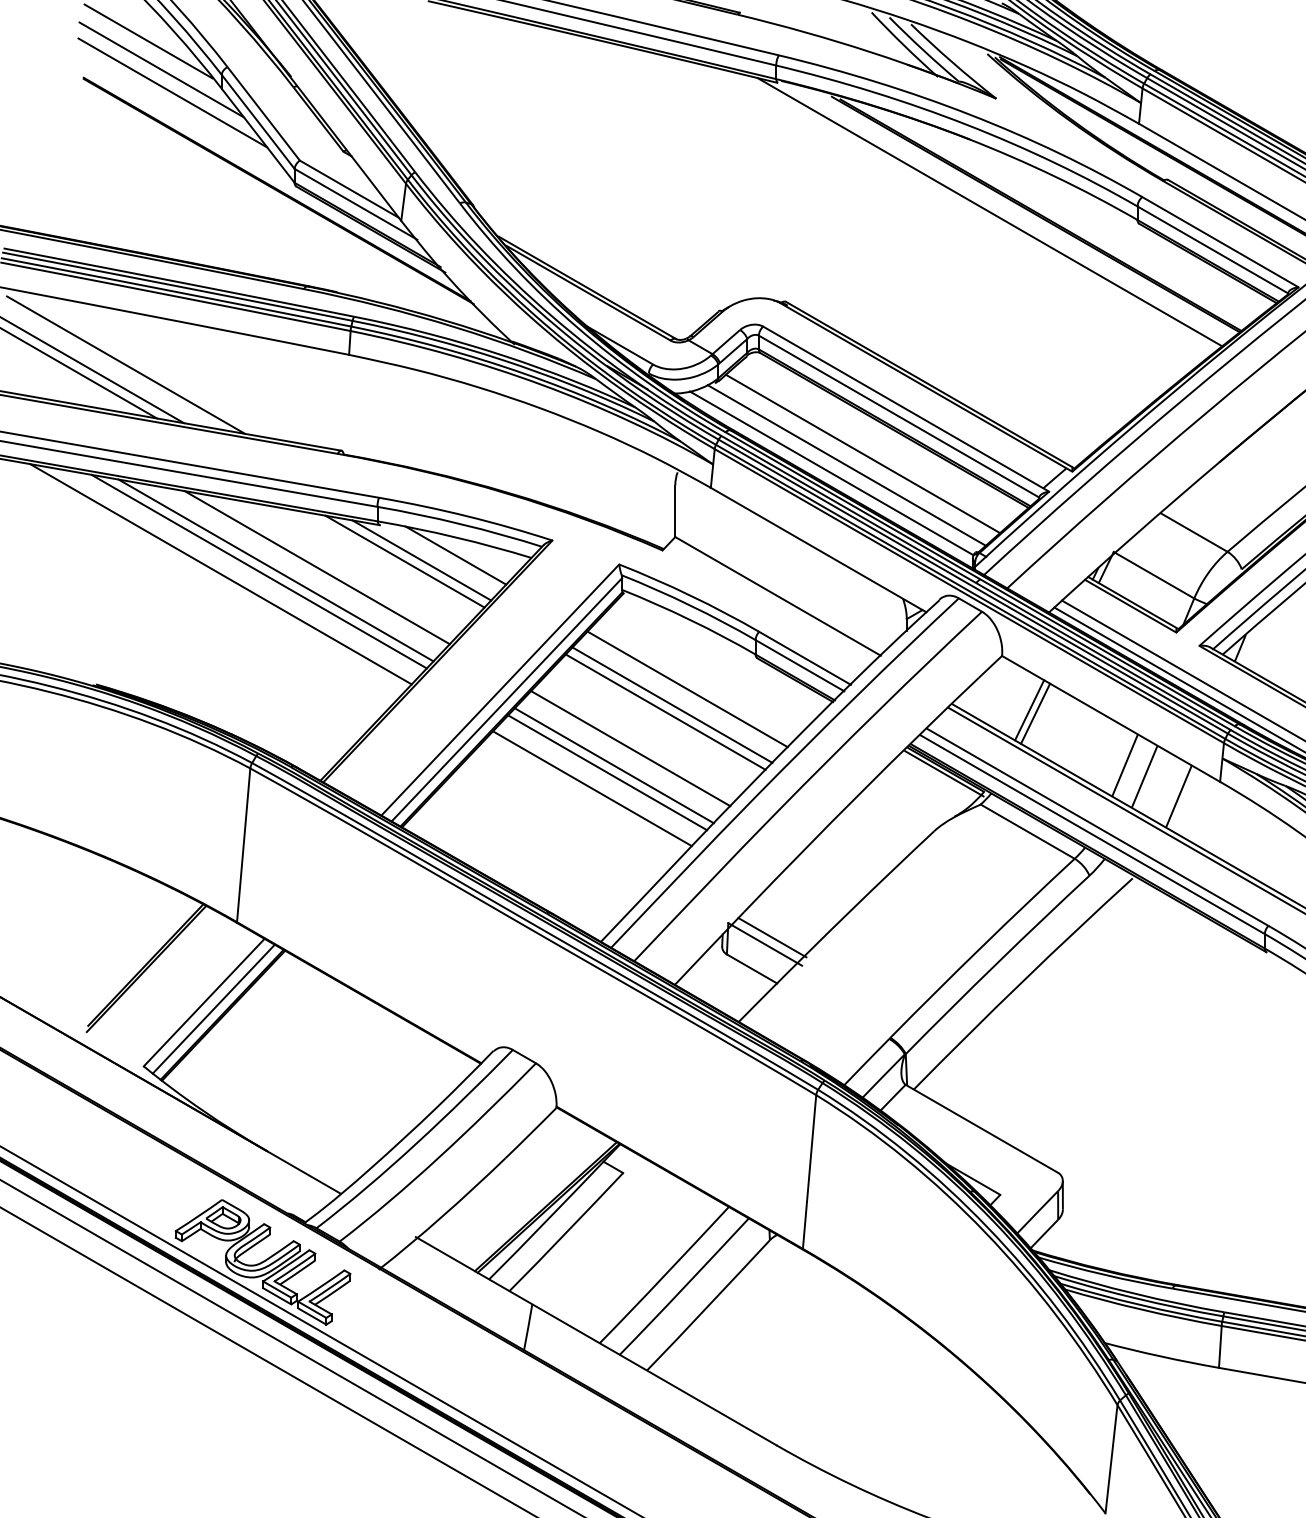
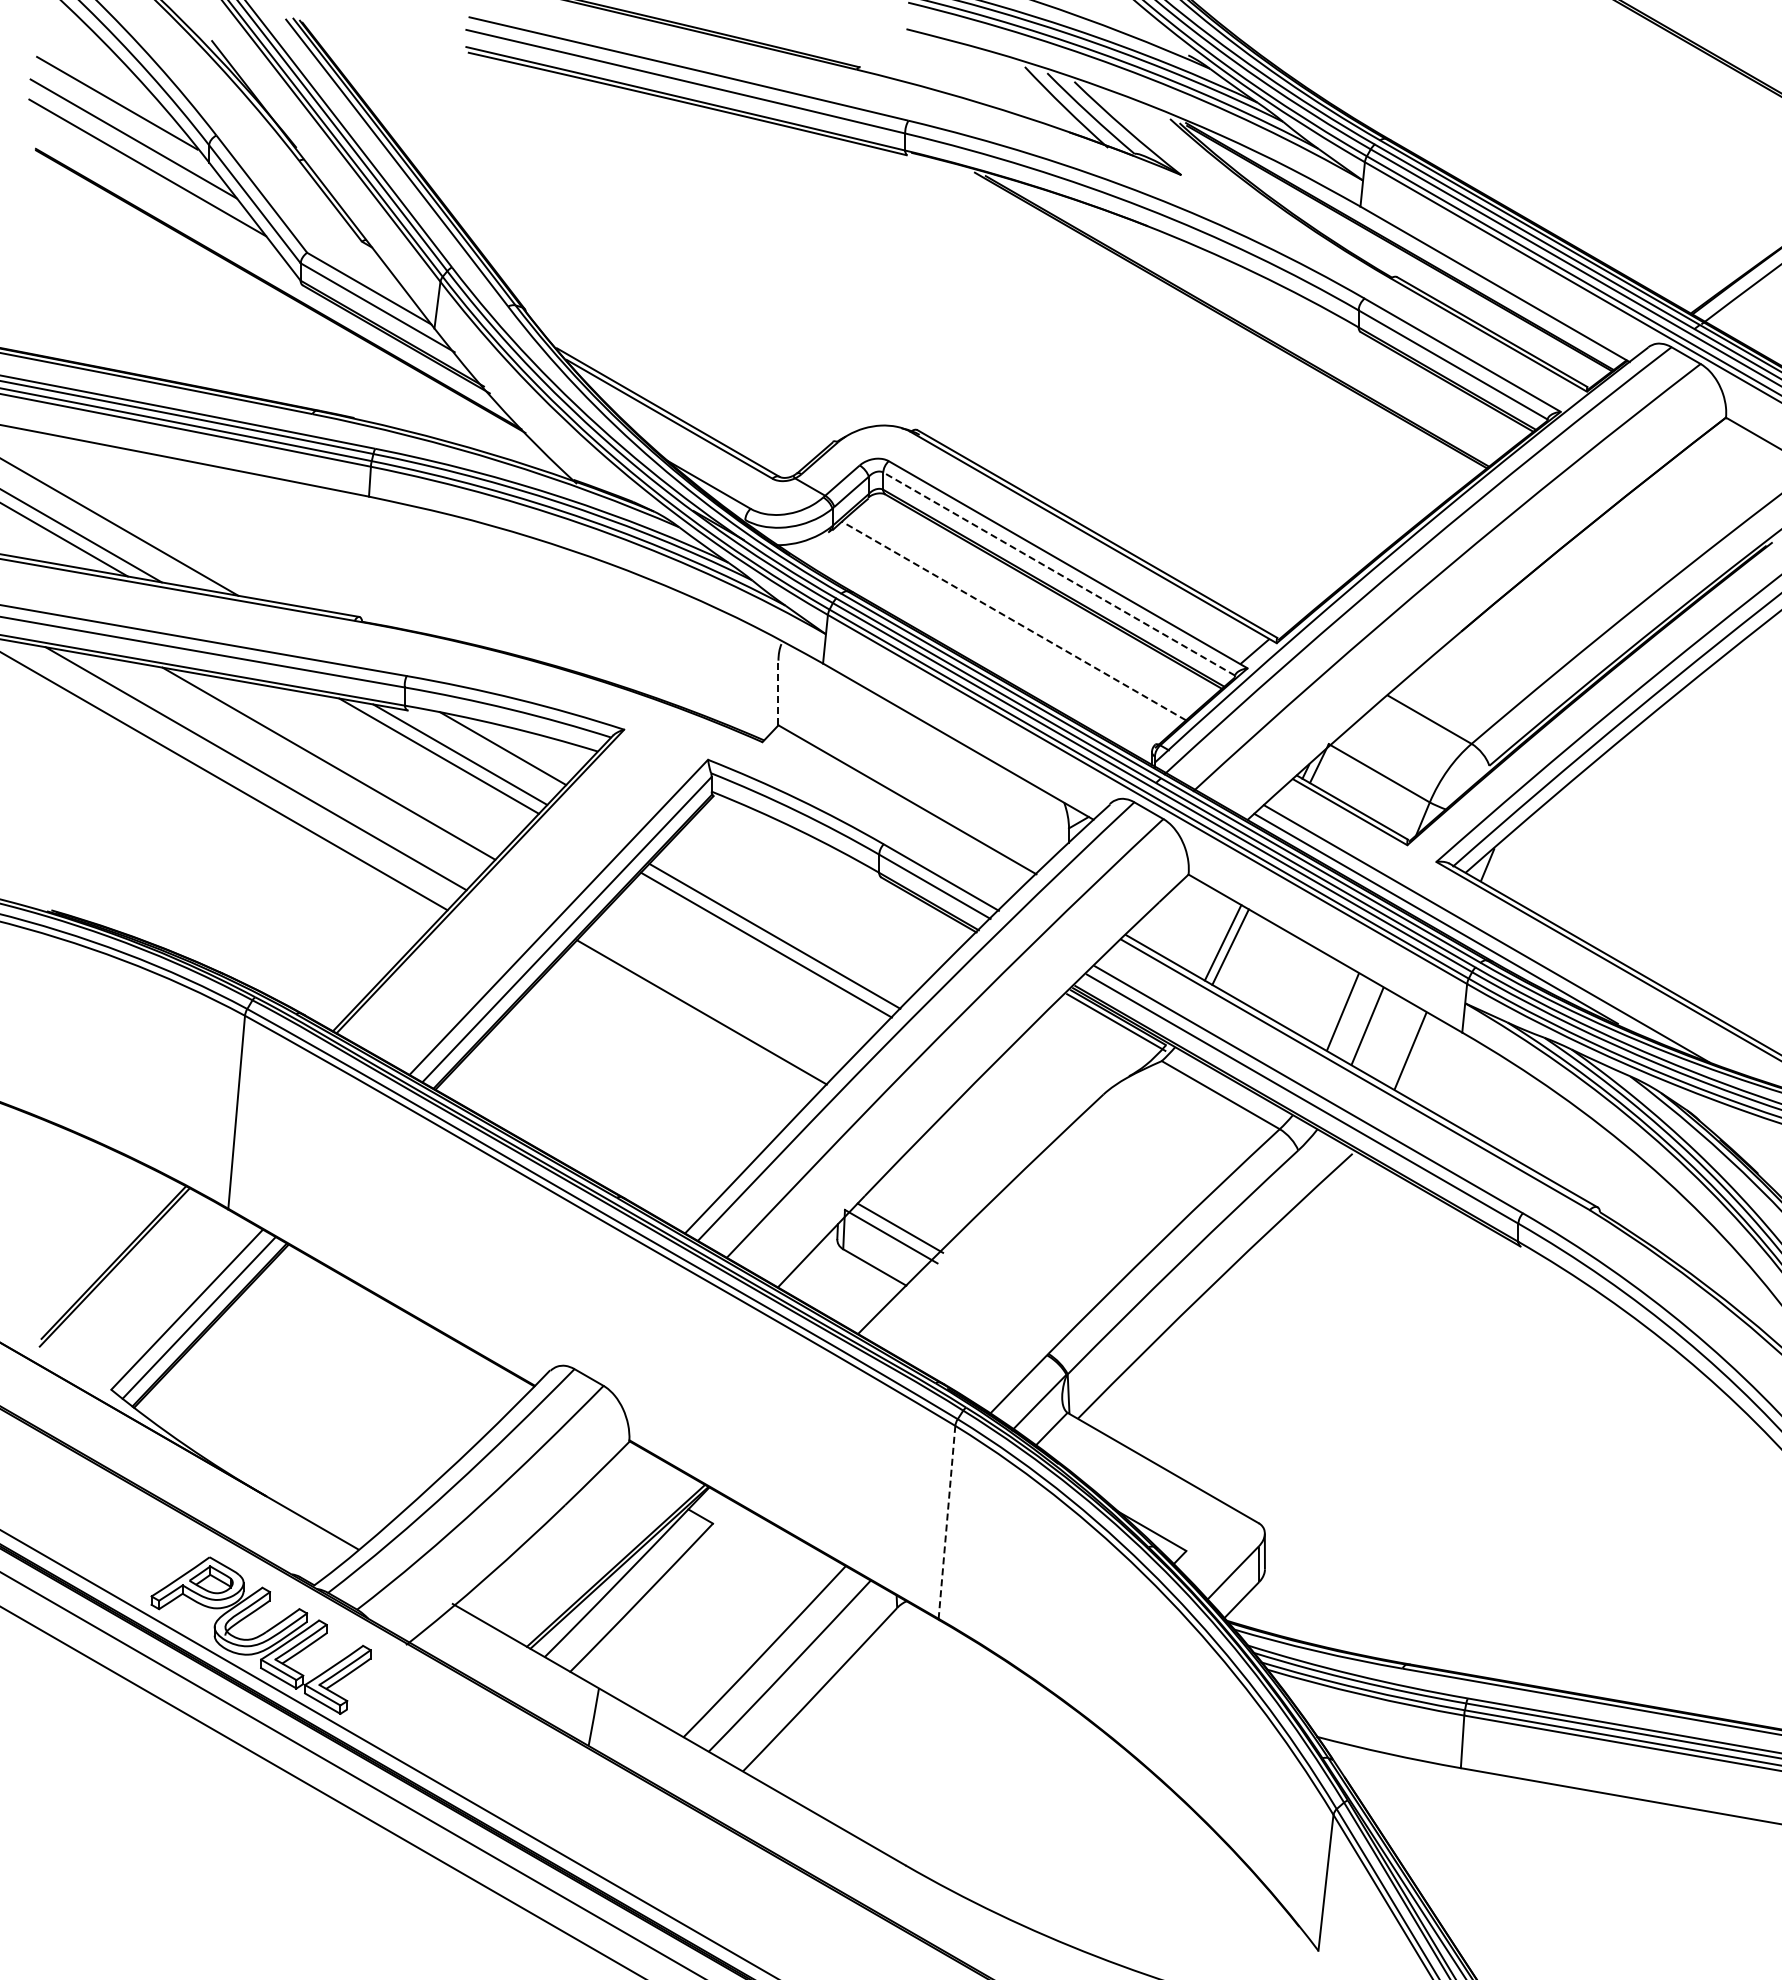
line: (990, 212) -> (1173, 317), removed
line: (898, 416) -> (1058, 573), solid -> dashed
line: (863, 453) -> (1014, 620), solid -> dashed
line: (846, 465) -> (993, 635), removed
line: (831, 473) -> (974, 645), removed
line: (675, 510) -> (778, 692), solid -> dashed
line: (275, 570) -> (276, 767), removed
line: (687, 689) -> (793, 916), removed
line: (630, 748) -> (722, 990), removed
line: (607, 773) -> (693, 1021), removed
line: (592, 788) -> (674, 1041), removed
line: (809, 1172) -> (946, 1522), solid -> dashed

